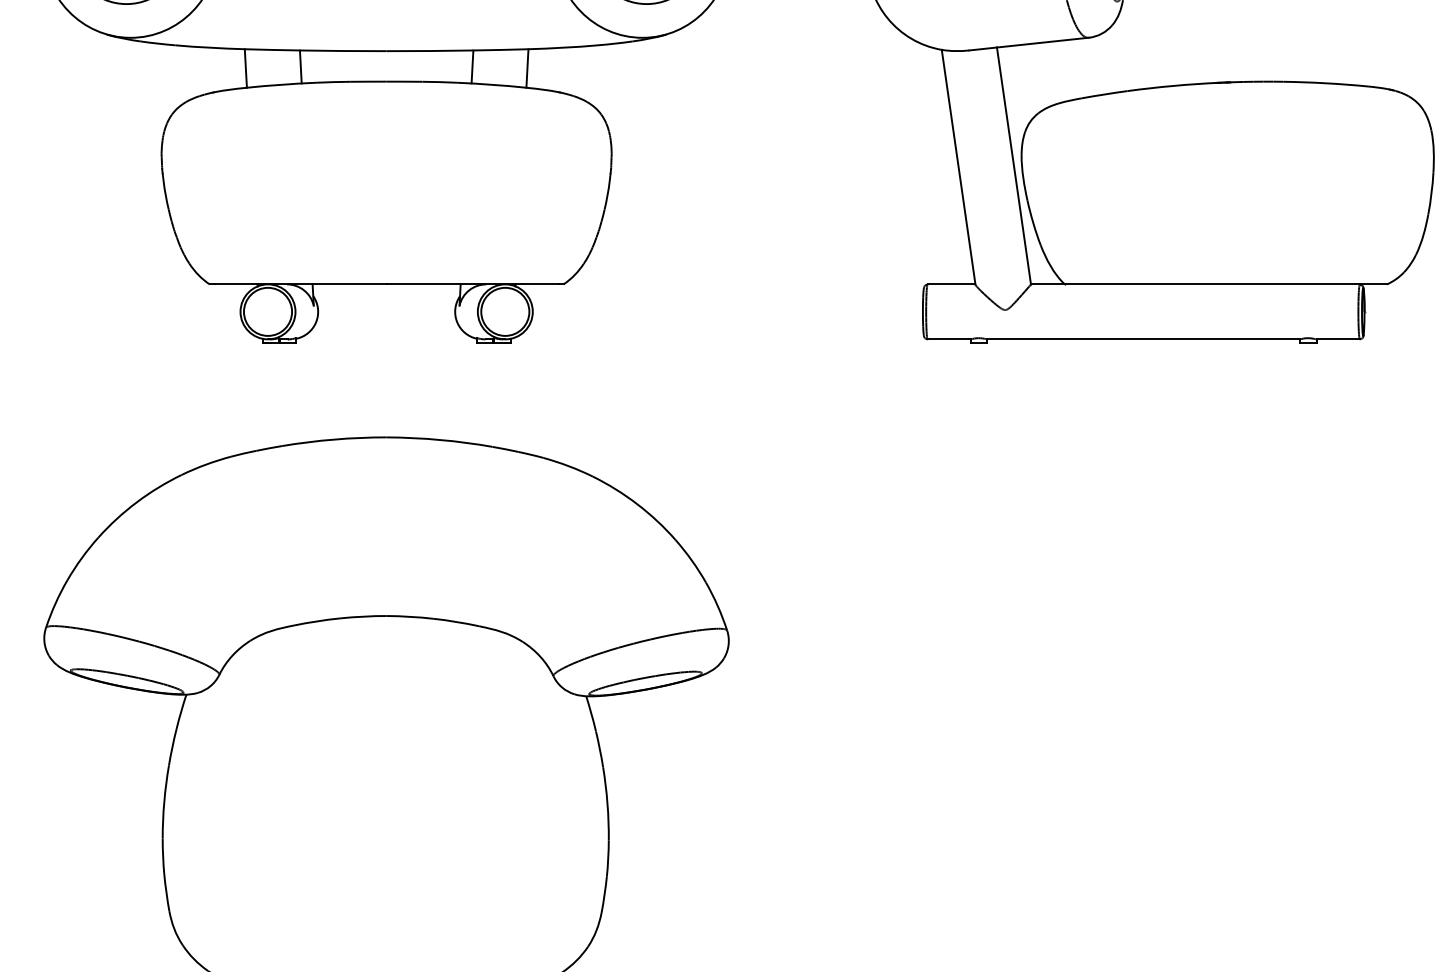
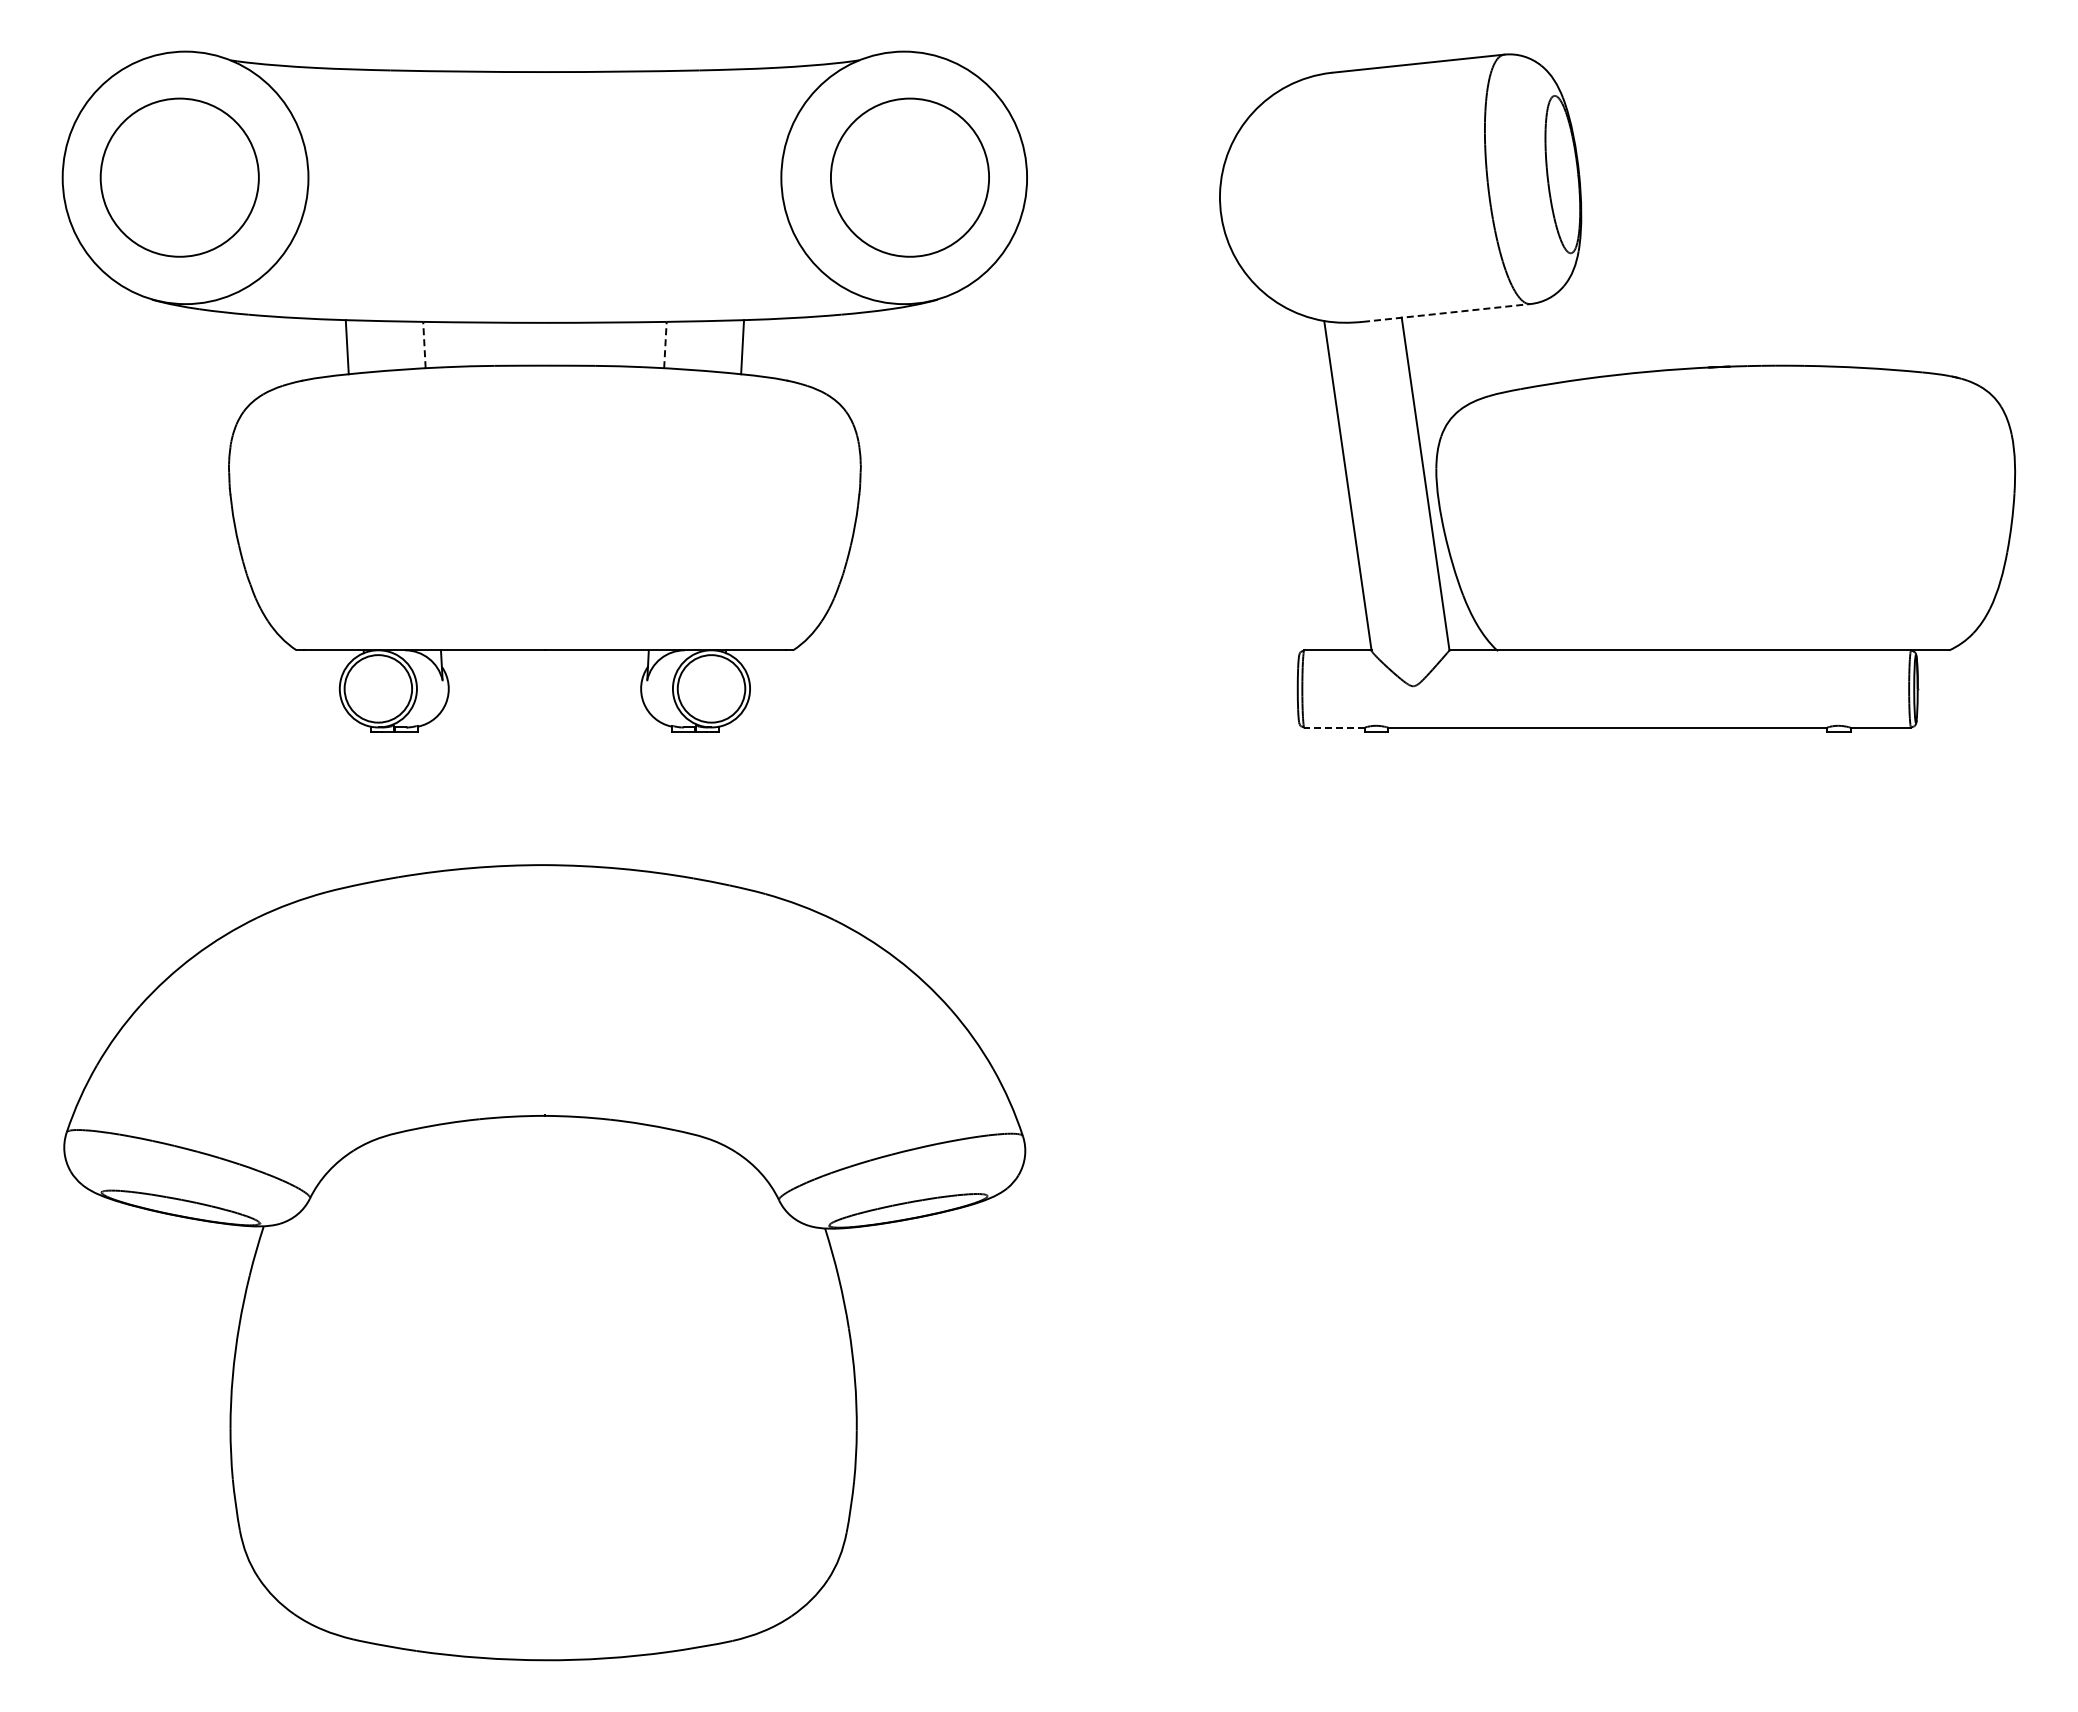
line: (1029, 43) -> (1447, 312), solid -> dashed
line: (300, 66) -> (424, 344), solid -> dashed
line: (472, 66) -> (665, 344), solid -> dashed
line: (949, 339) -> (1334, 727), solid -> dashed

